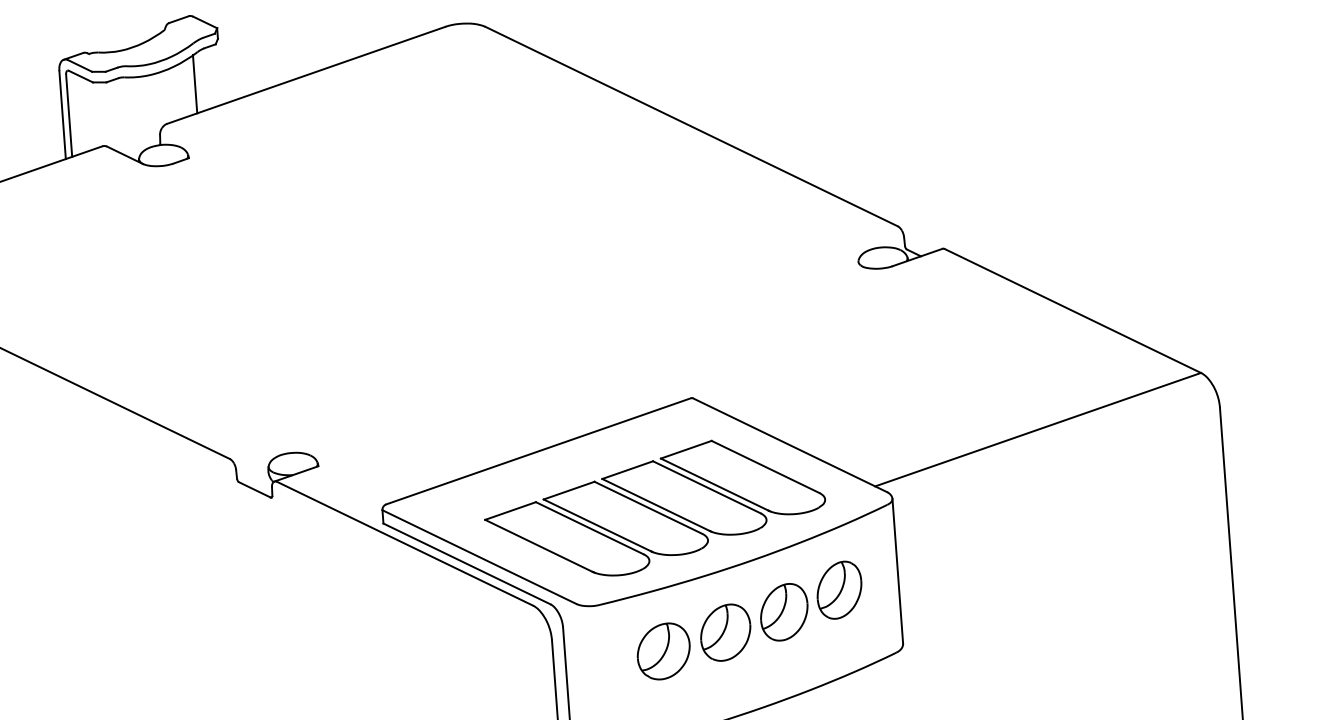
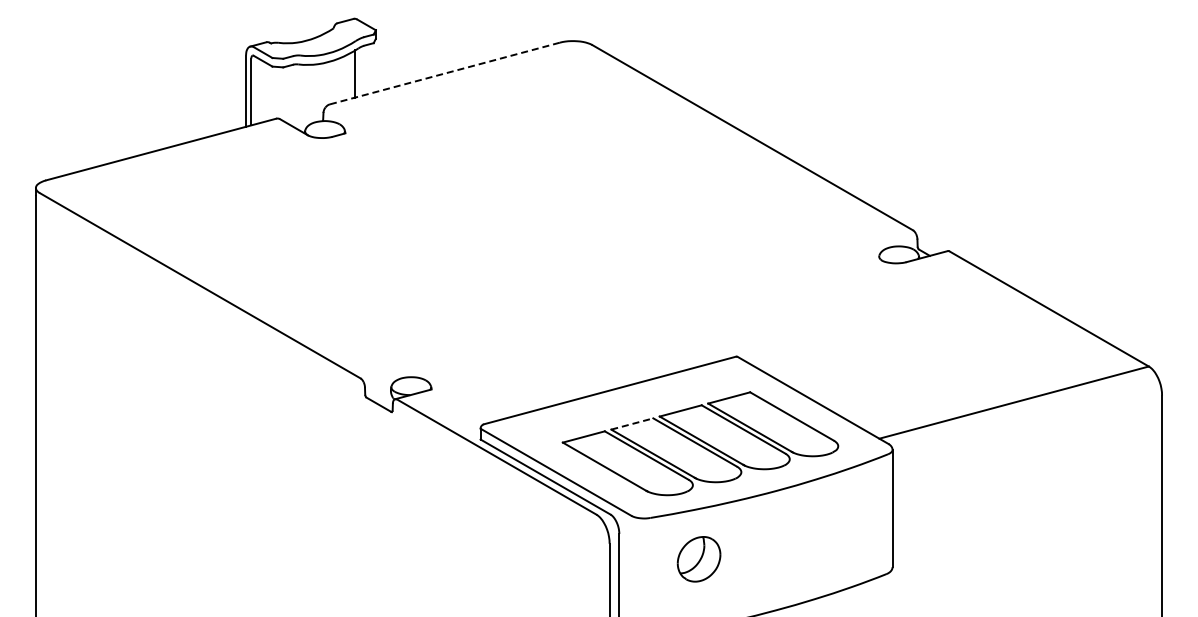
line: (306, 75) -> (445, 73), solid -> dashed
line: (569, 490) -> (632, 423), solid -> dashed
part: (781, 610) -> (796, 533), removed

